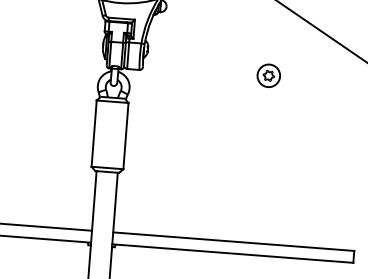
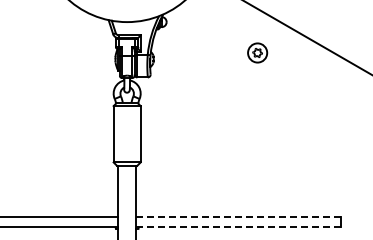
part: (268, 75) -> (257, 52), moved
line: (233, 241) -> (238, 216), solid -> dashed
line: (232, 253) -> (238, 226), solid -> dashed

